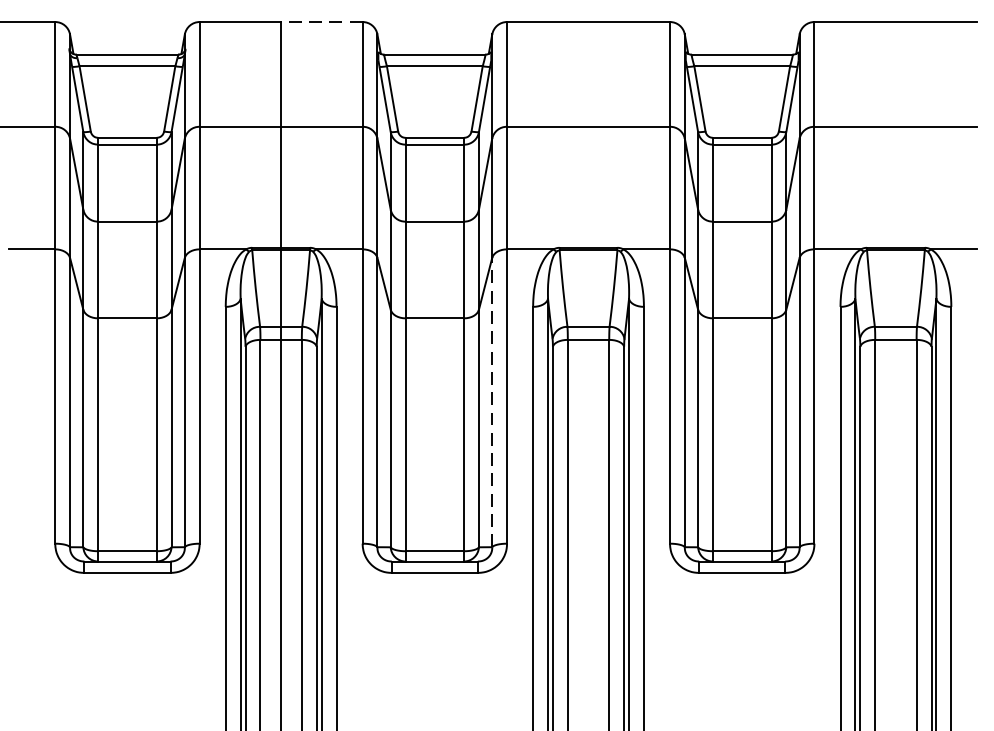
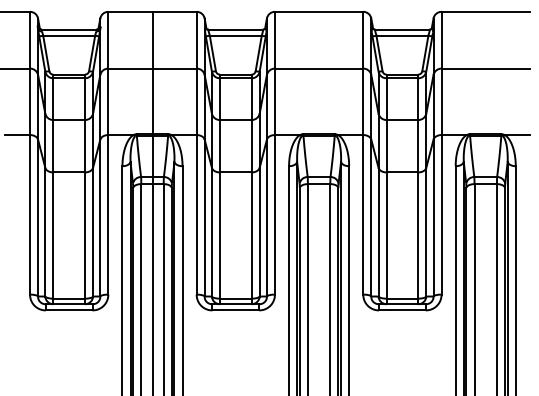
line: (321, 21) -> (174, 11), dashed -> solid
line: (491, 401) -> (266, 217), dashed -> solid

